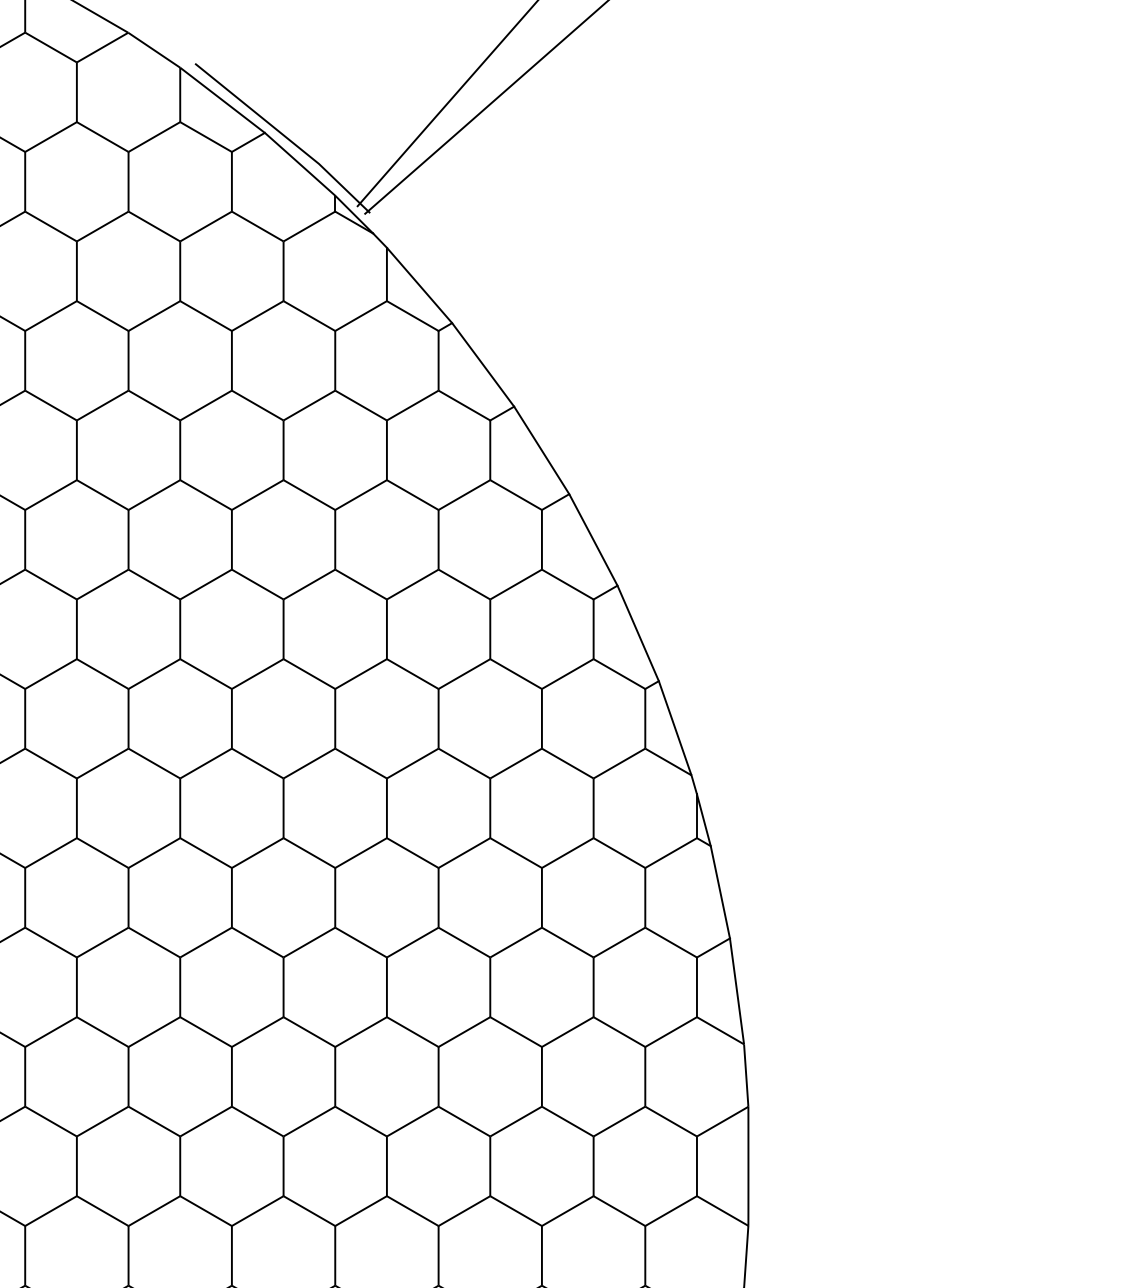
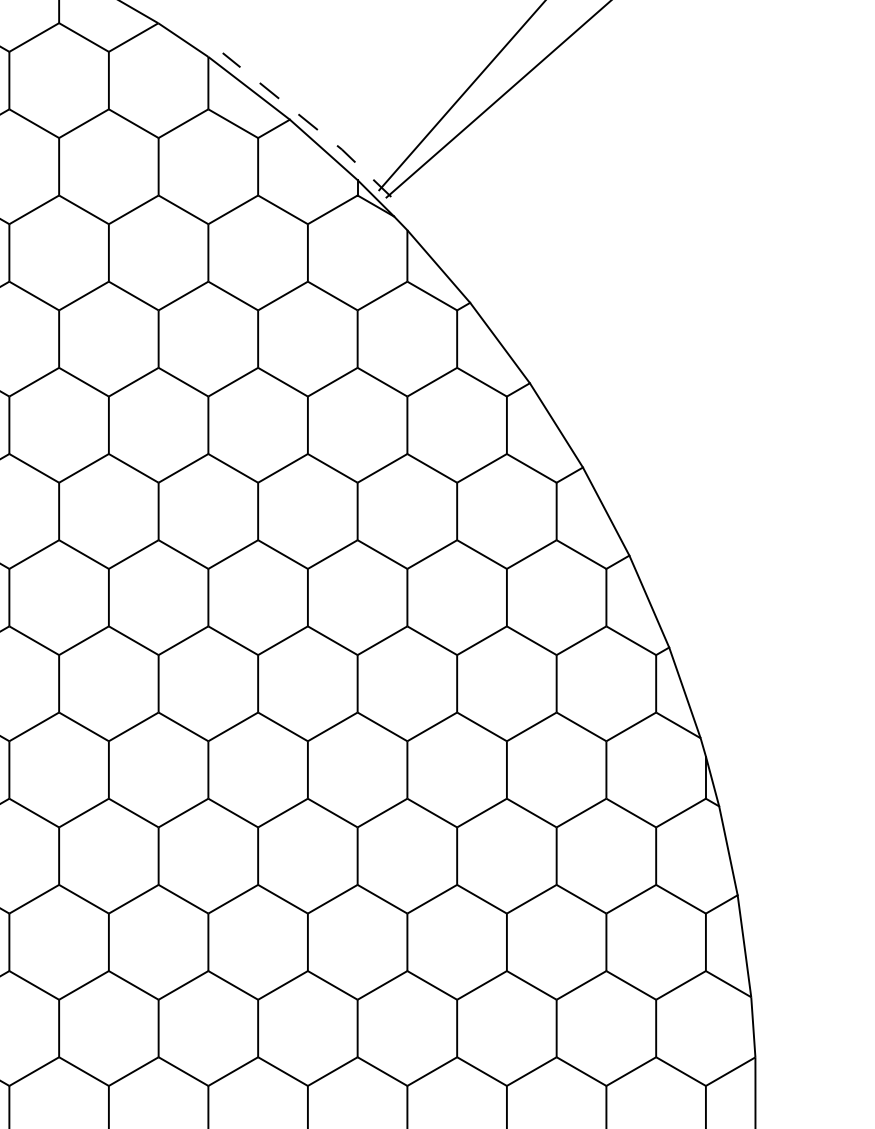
line: (284, 136) -> (308, 123), solid -> dashed

